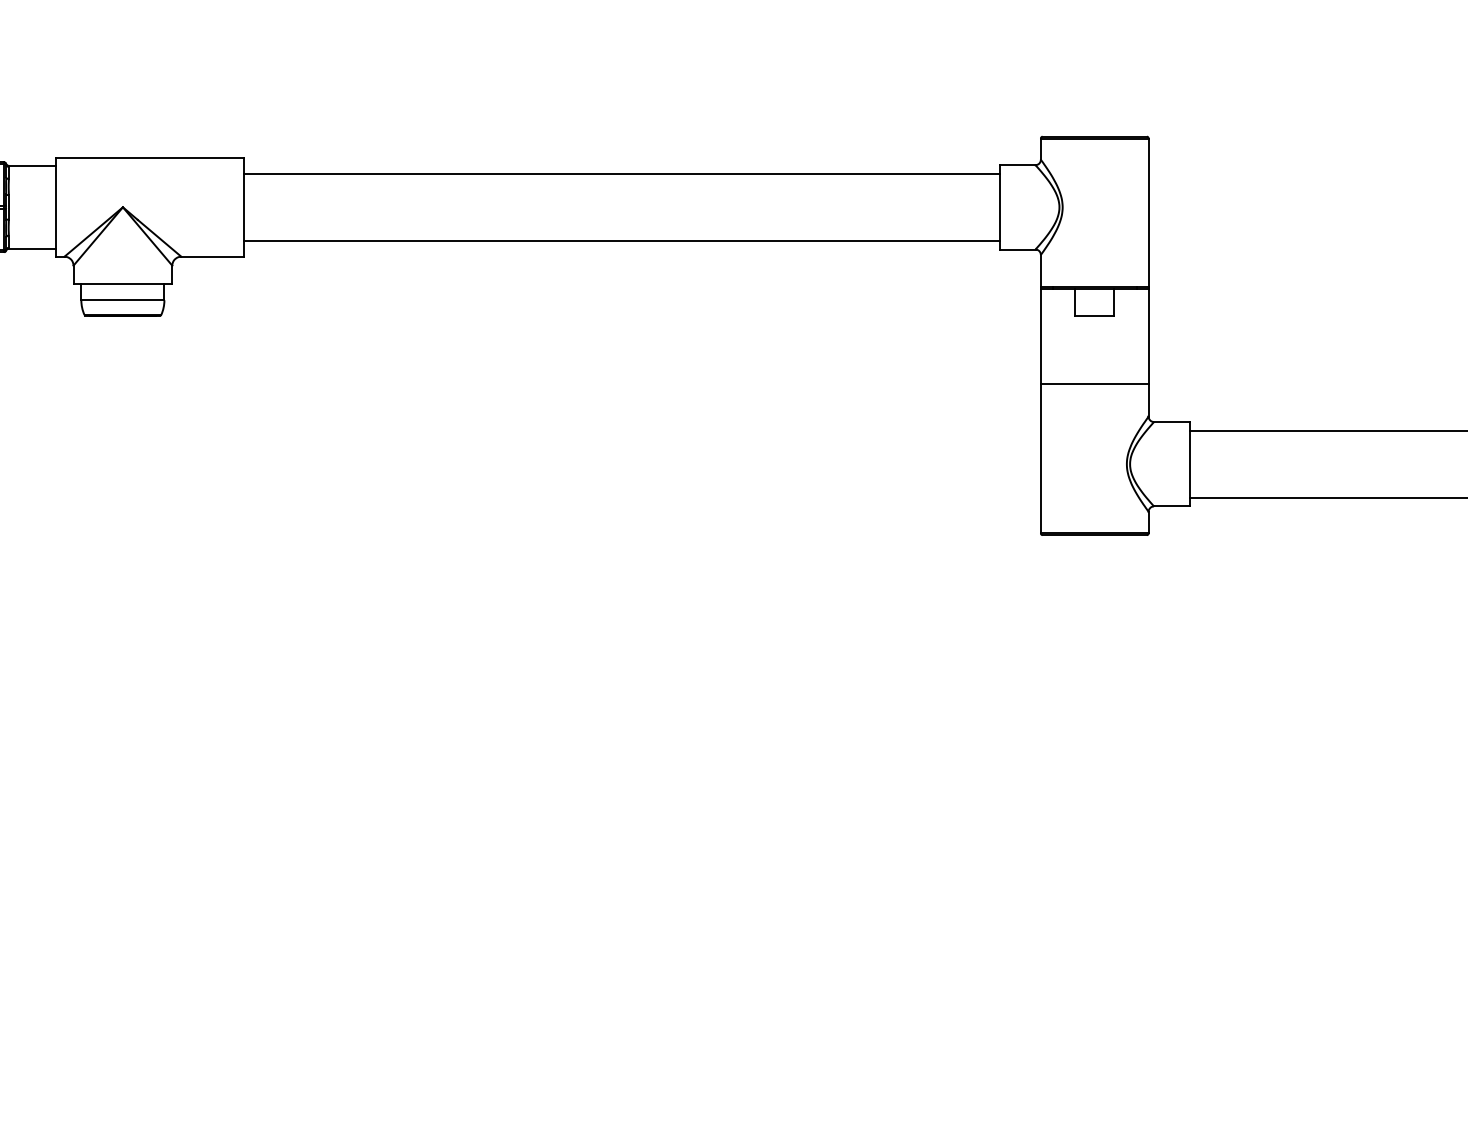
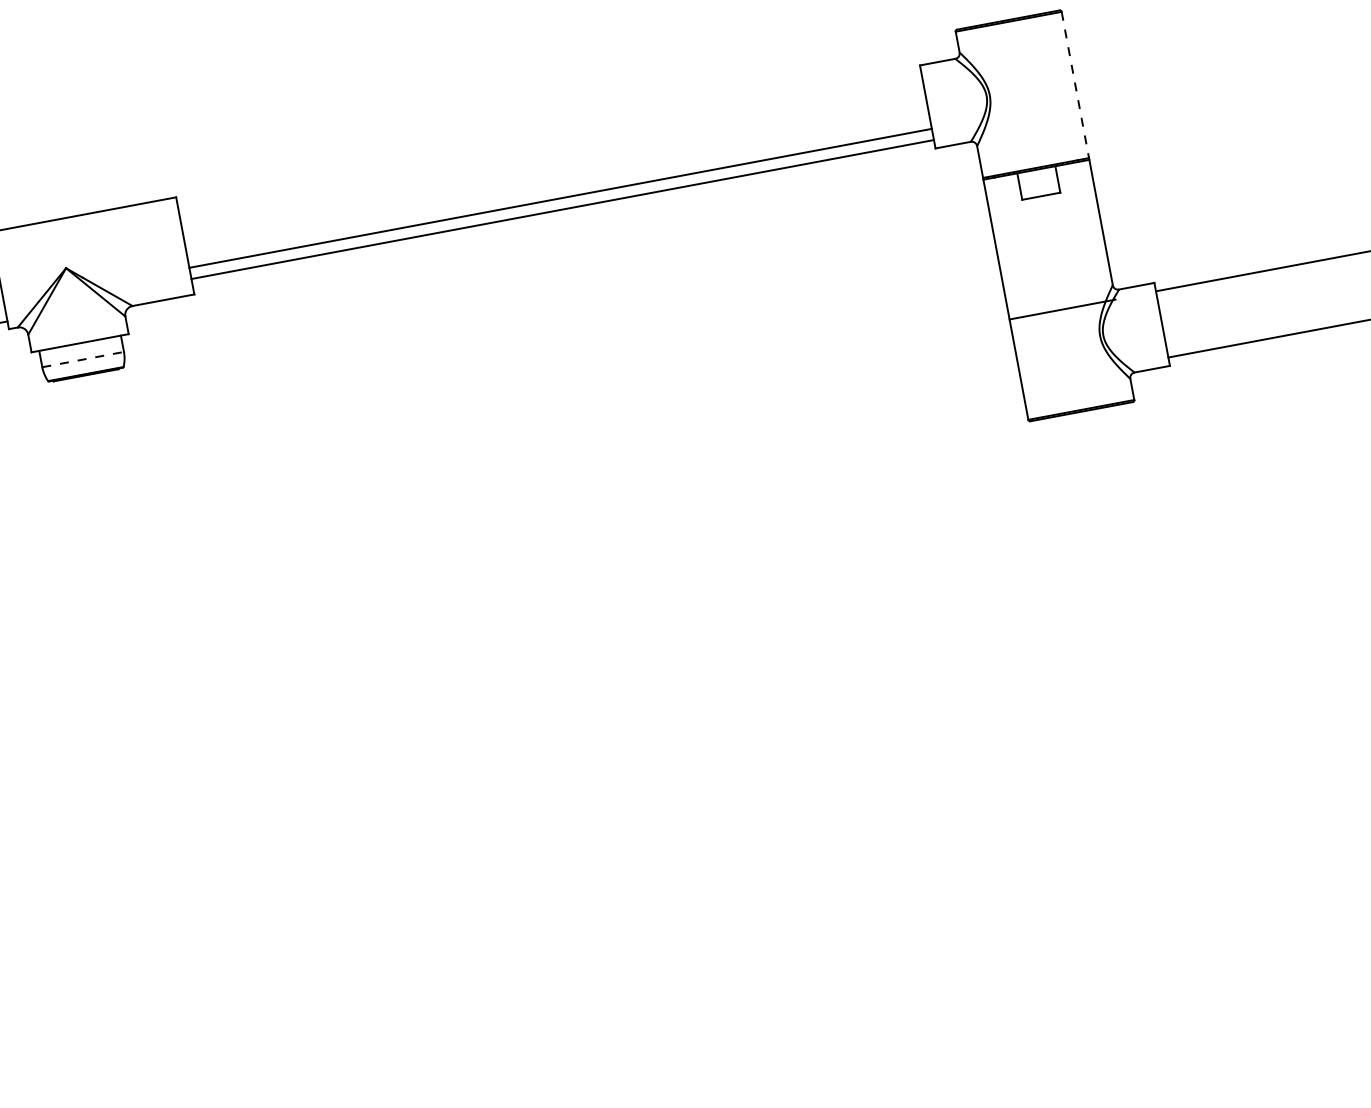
line: (621, 173) -> (560, 198), moved
line: (1148, 213) -> (1075, 85), solid -> dashed
line: (122, 300) -> (82, 359), solid -> dashed
line: (1094, 384) -> (1062, 309), moved

